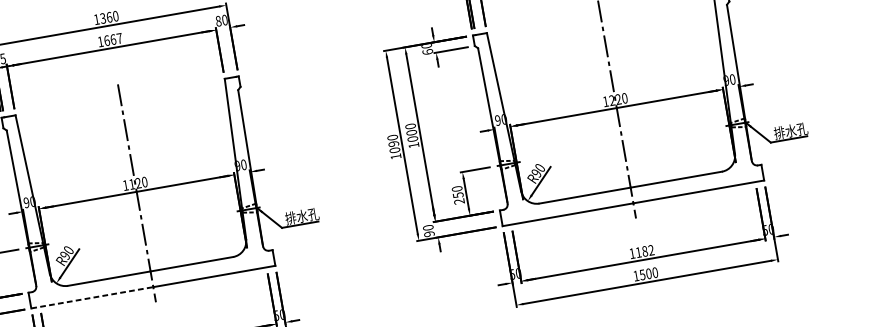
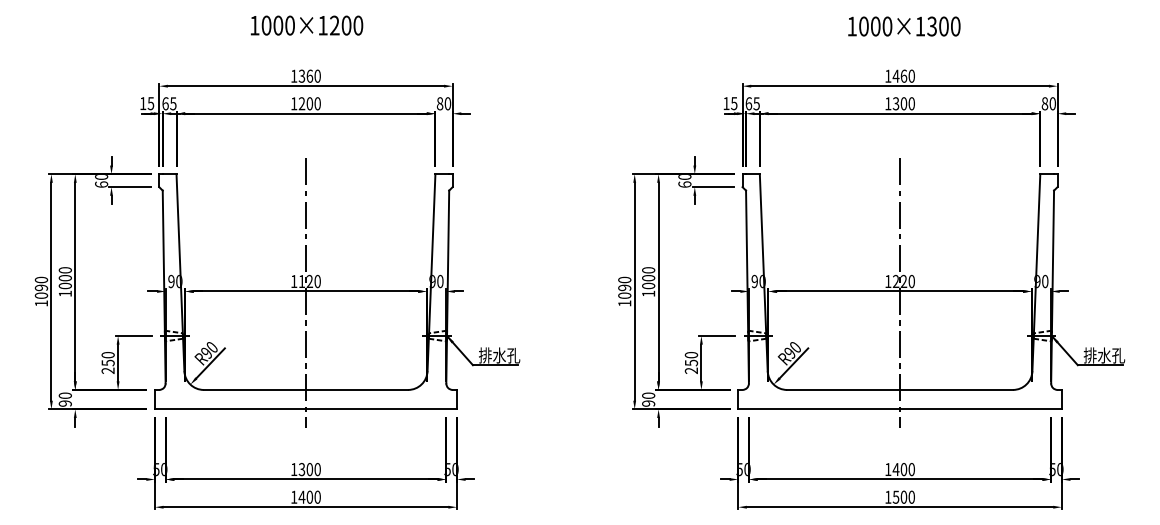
text: (113, 39) -> (309, 103), 1667 -> 1200
text: (644, 251) -> (903, 469), 1182 -> 1400
line: (92, 297) -> (230, 409), dashed -> solid

